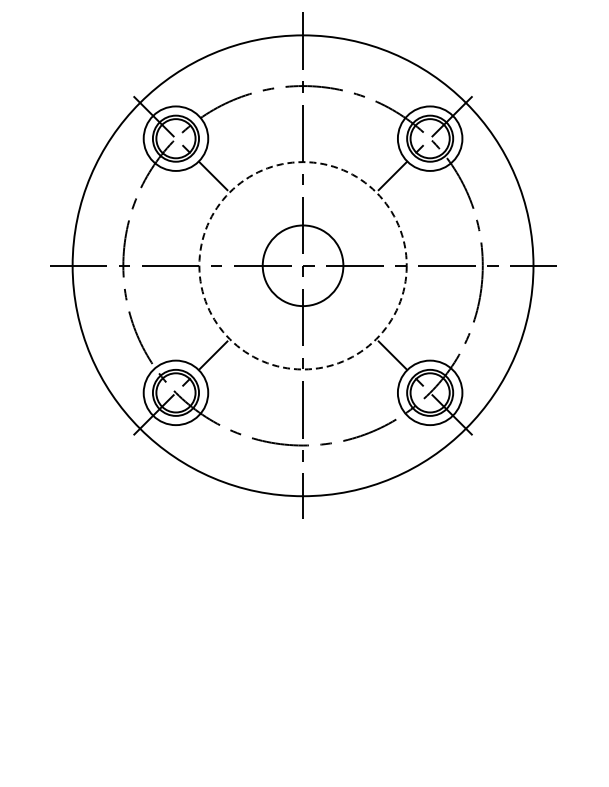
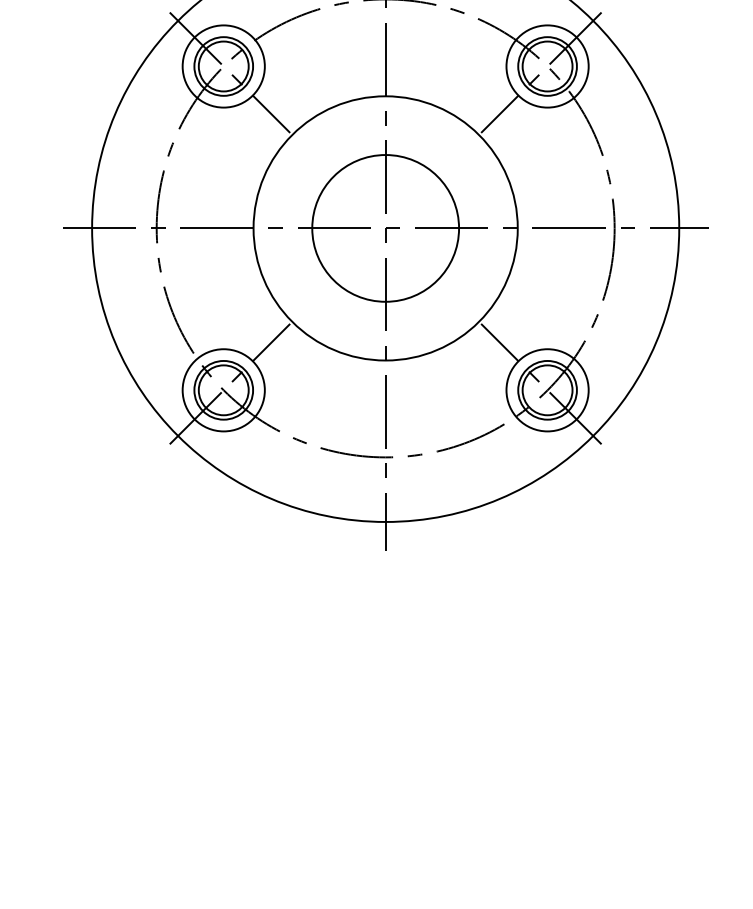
circle: (302, 265) -> (384, 228), dashed -> solid
circle: (302, 265) -> (384, 228), size x1.43

